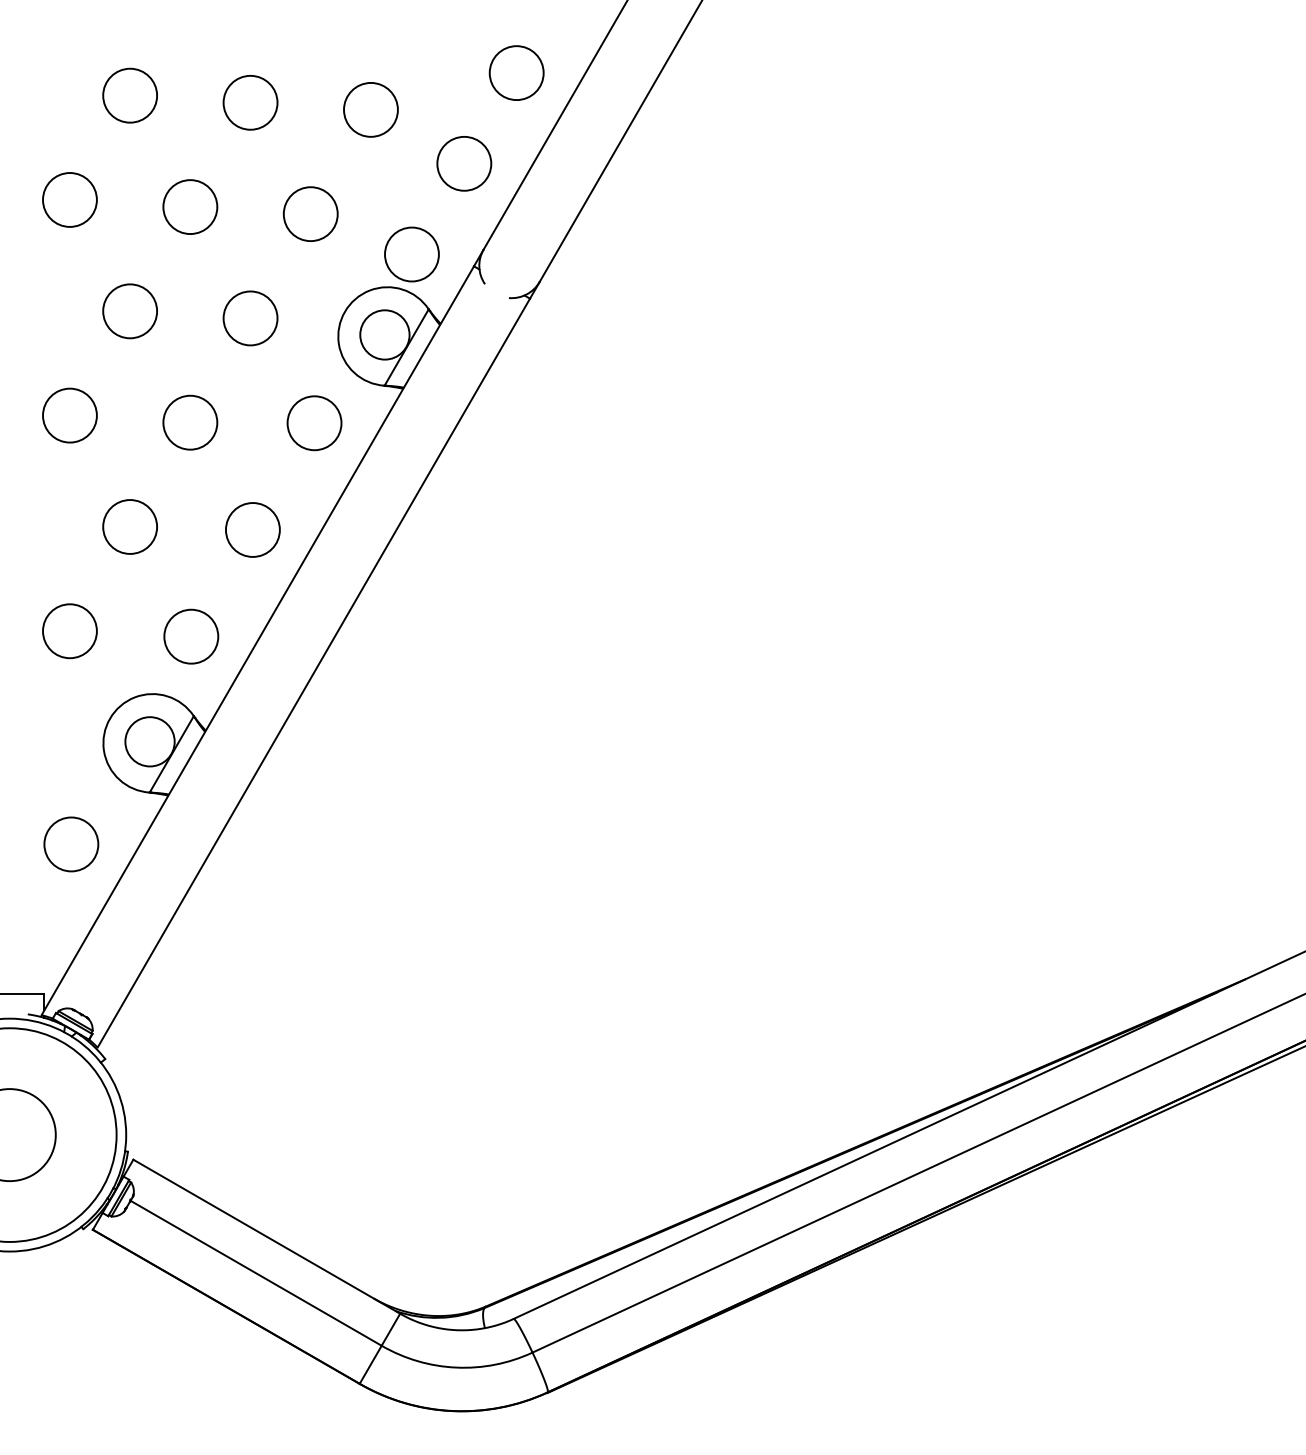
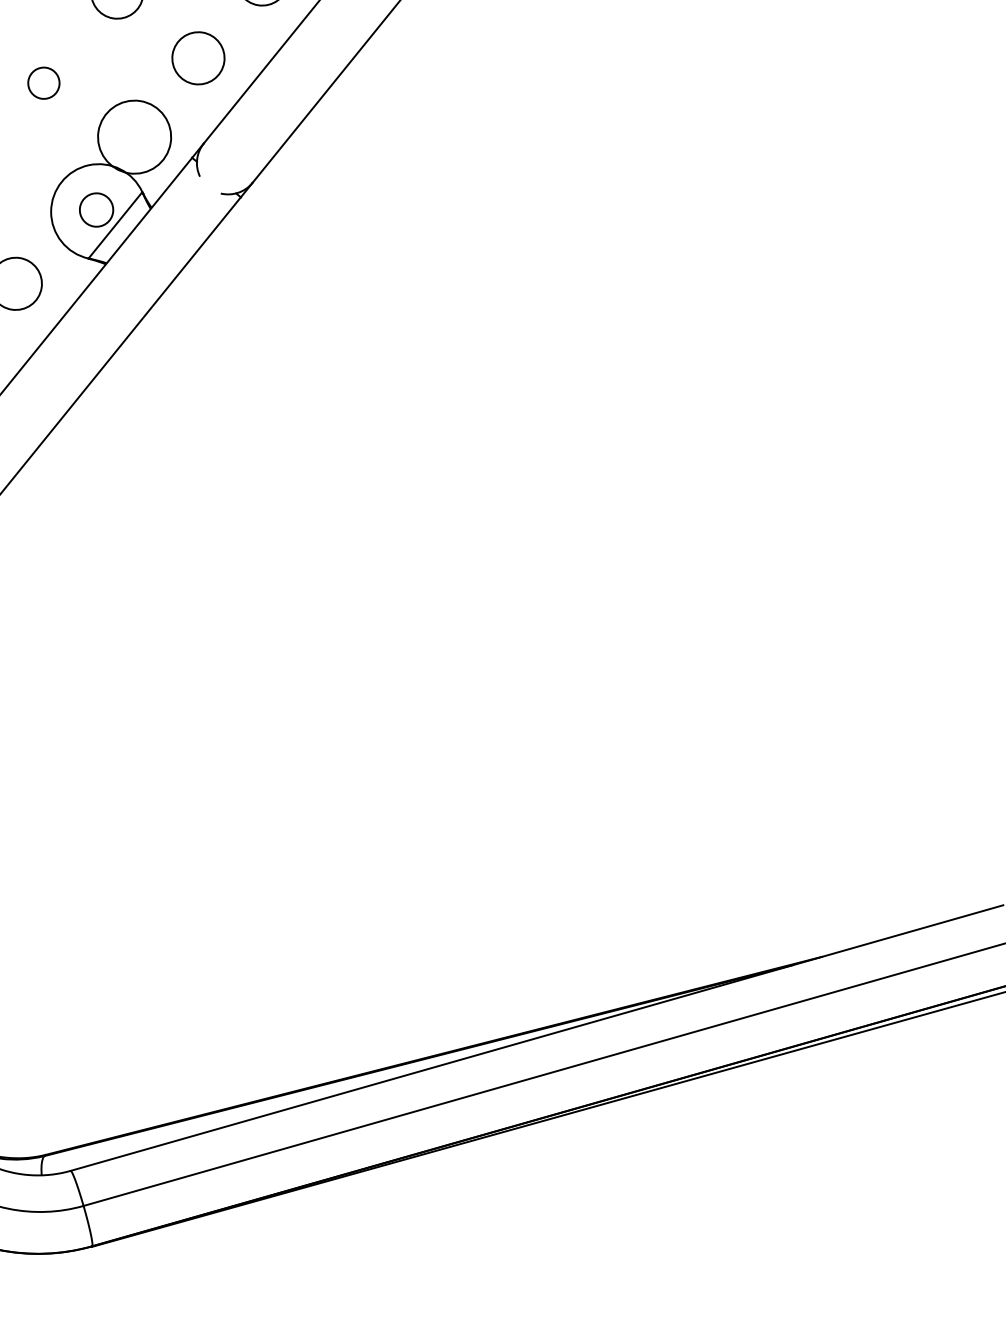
circle: (310, 214) -> (43, 83), size x0.6
circle: (411, 254) -> (134, 137), size x1.4
circle: (384, 334) -> (96, 209), size x0.7

